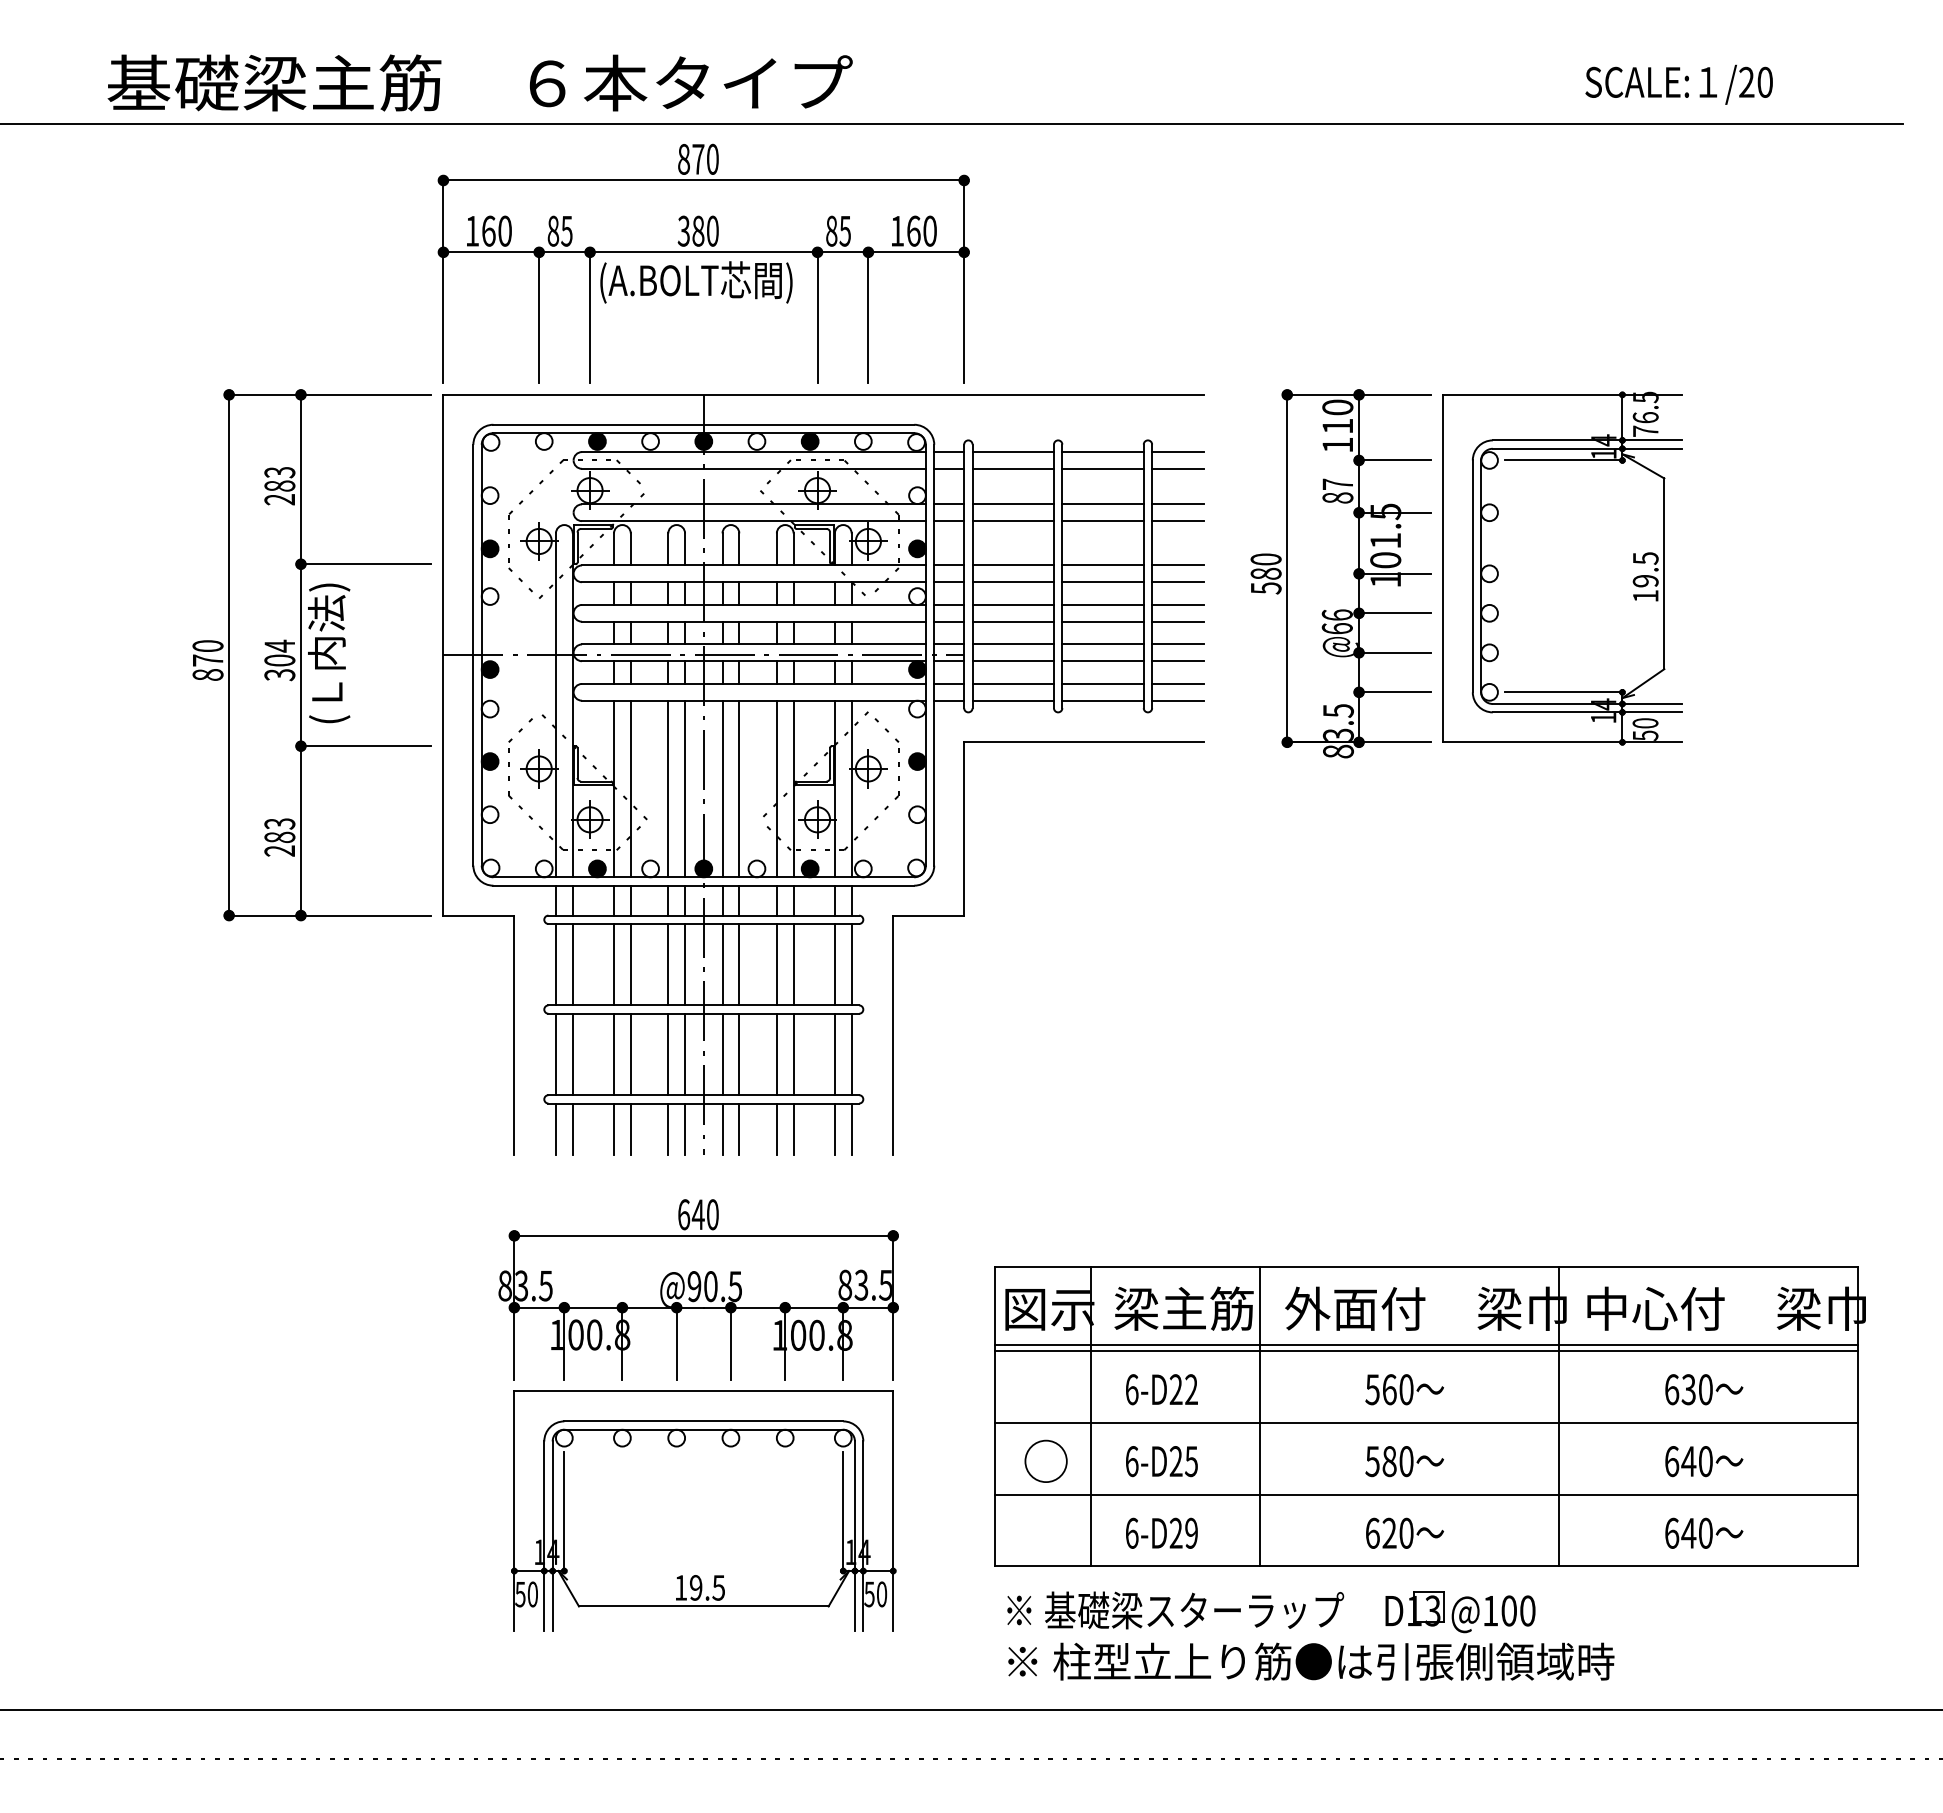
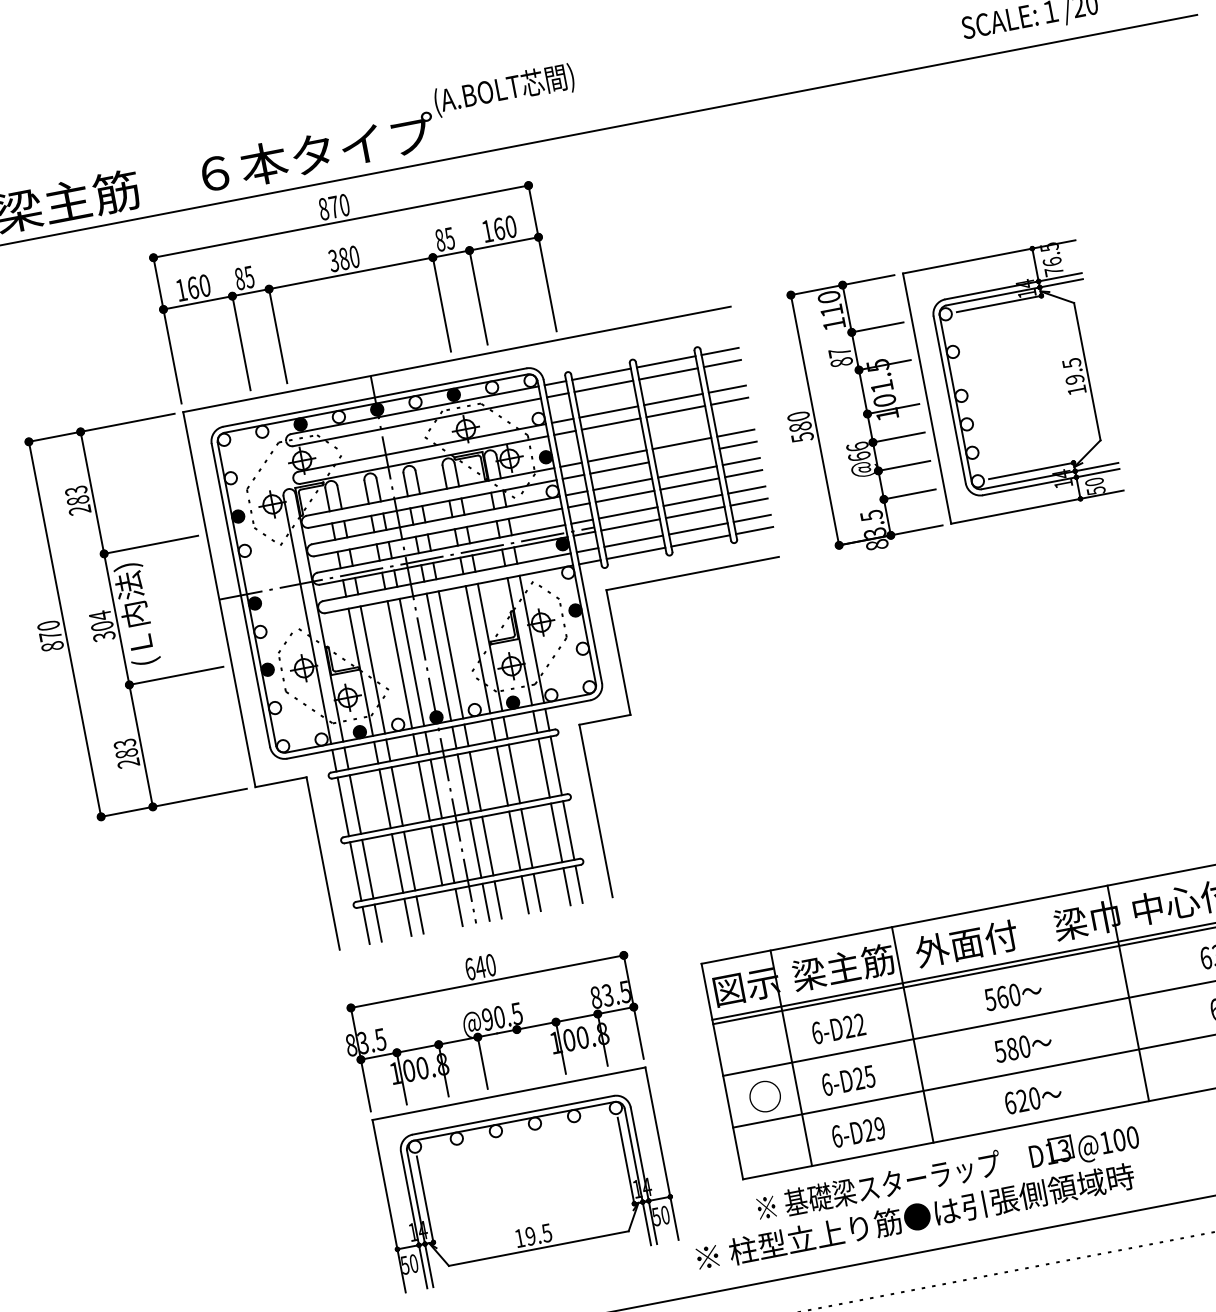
text: (696, 282) -> (504, 90), moved
line: (1102, 582) -> (683, 455), removed
line: (668, 1129) -> (447, 909), removed
line: (730, 1343) -> (521, 1055), removed
text: (1311, 1661) -> (915, 1217), moved

